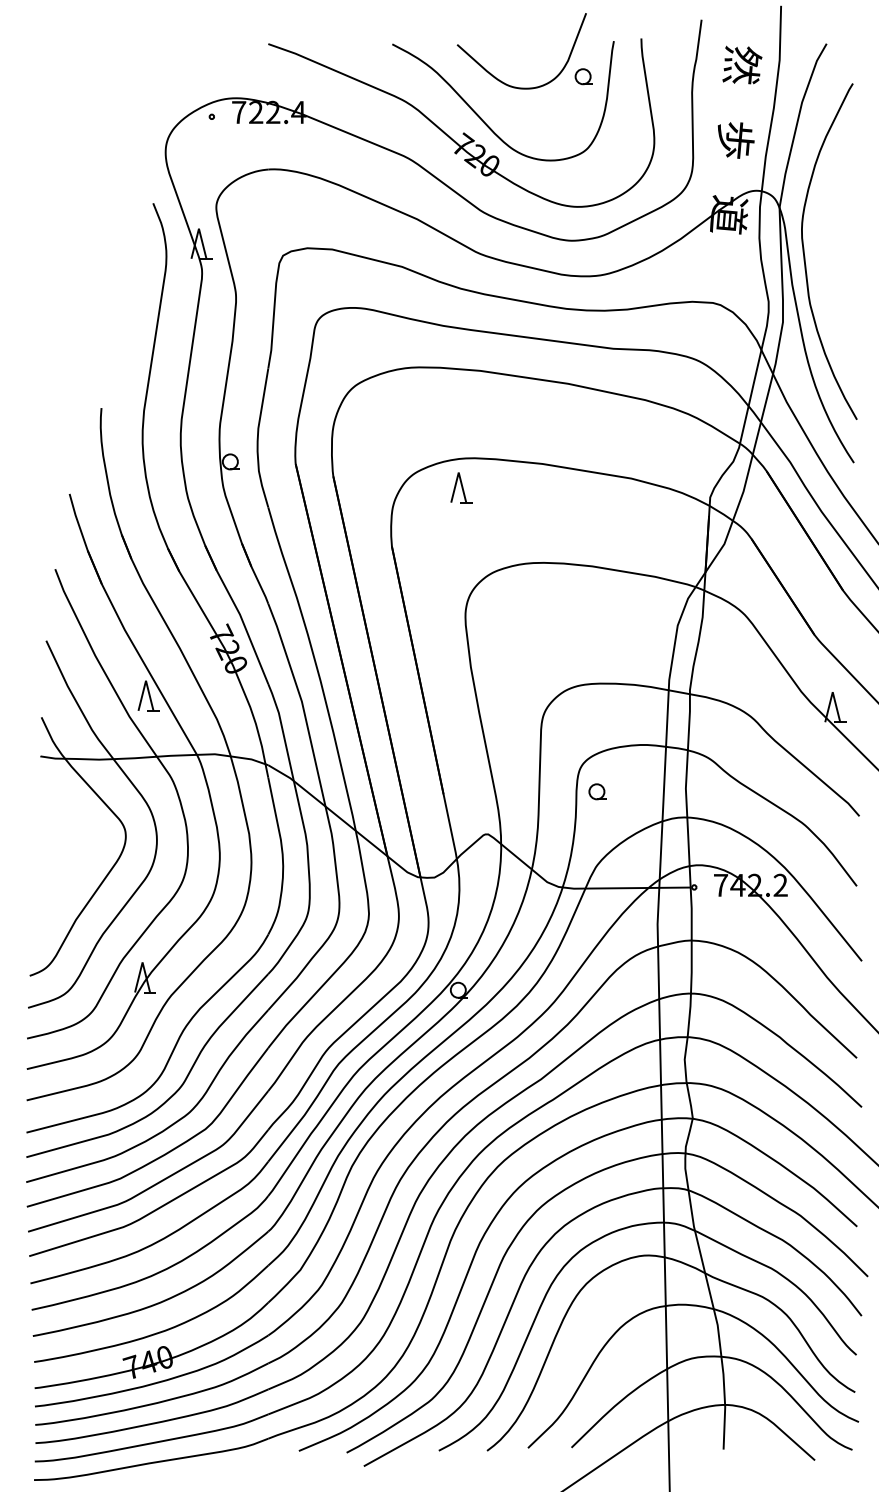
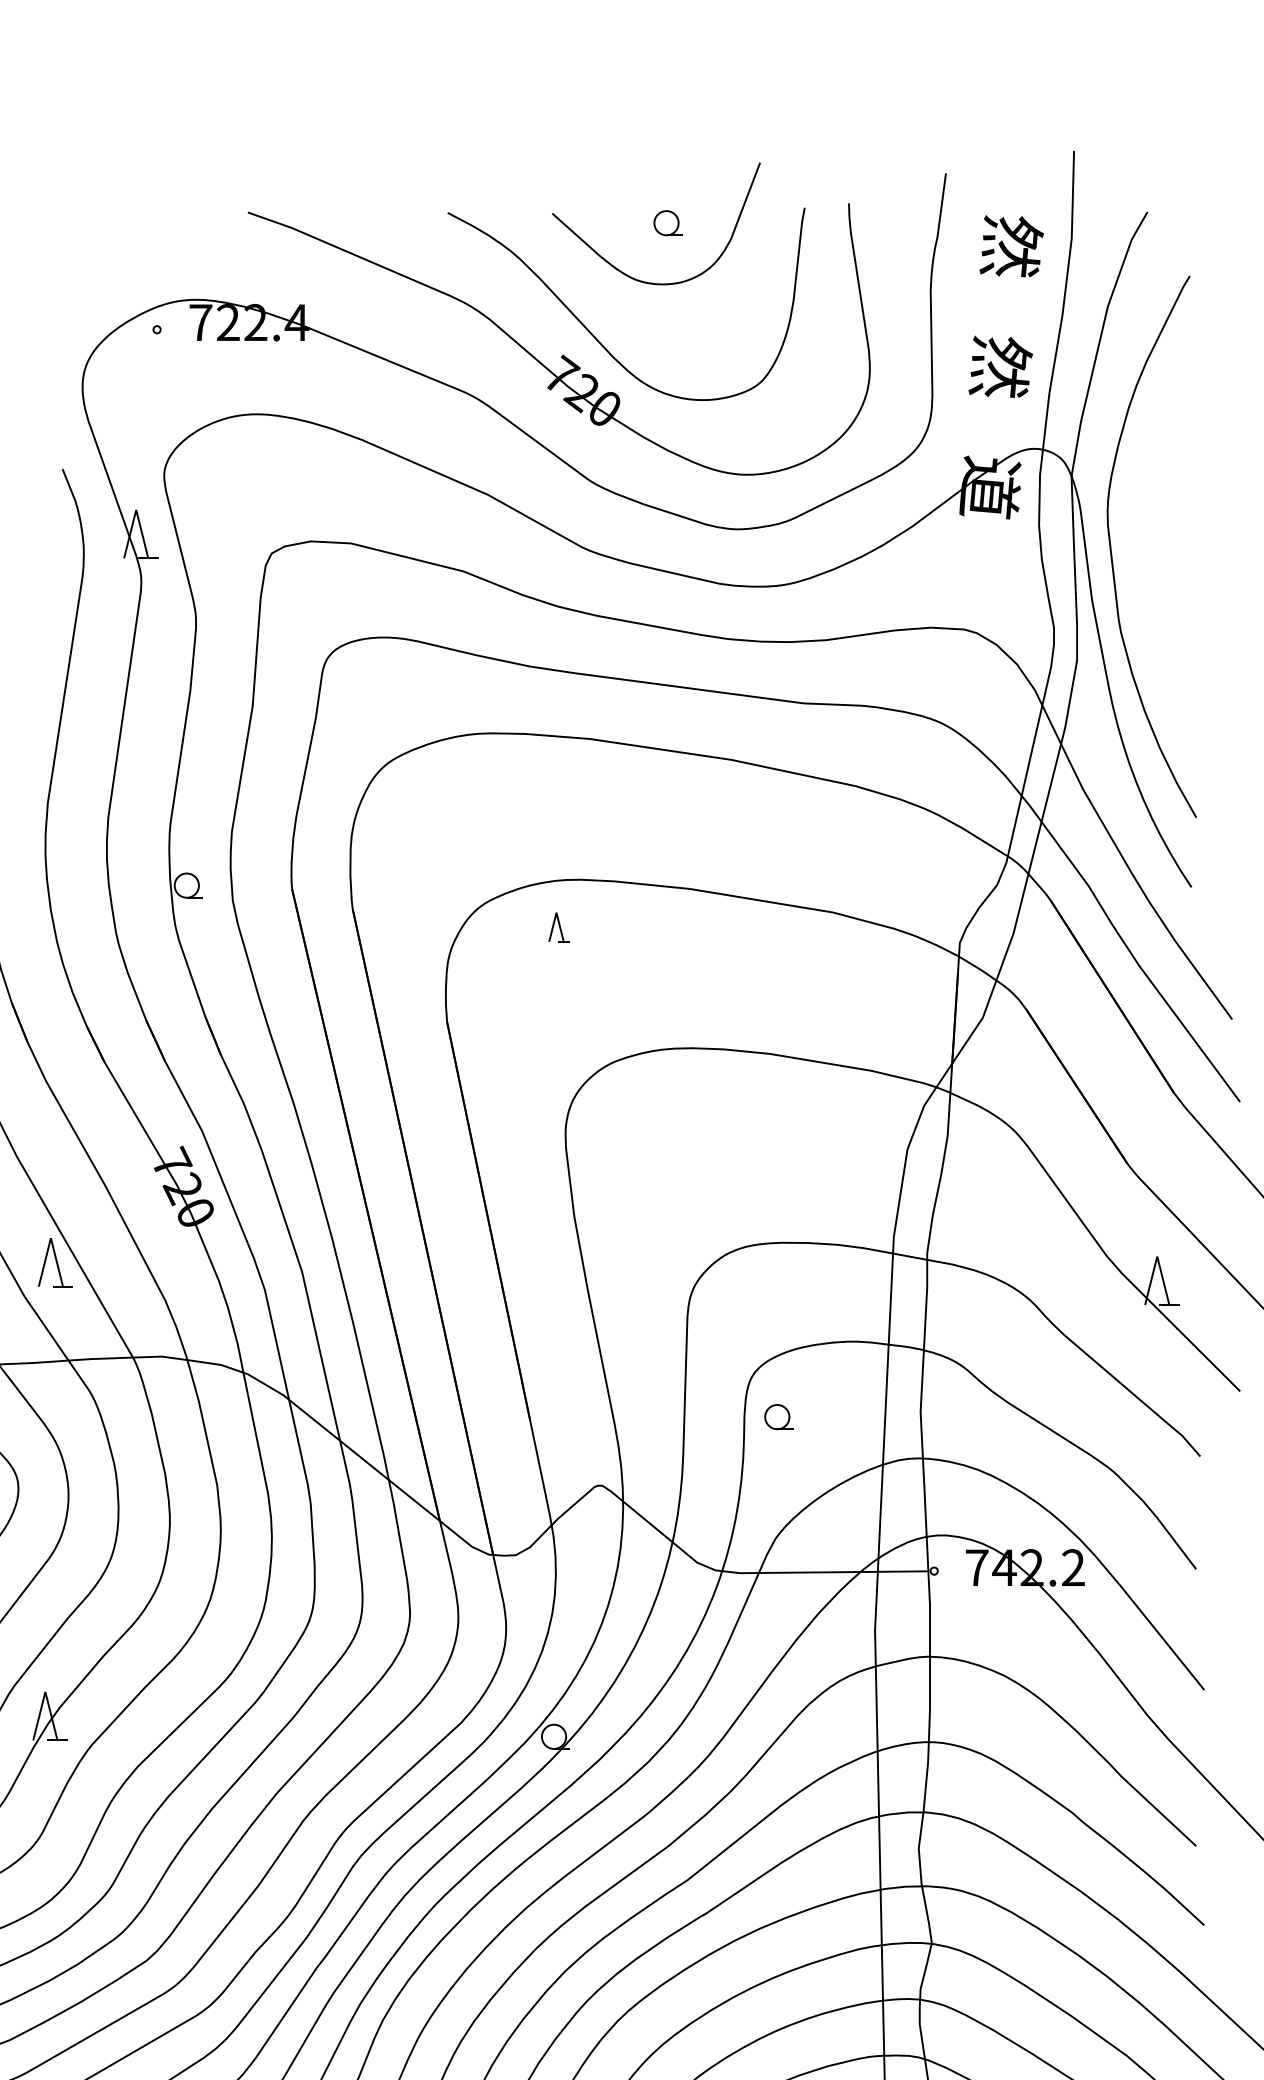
part: (583, 76) -> (667, 222), moved
text: (735, 139) -> (1000, 366), 歩 -> 然
part: (461, 487) -> (559, 926), size x0.6

